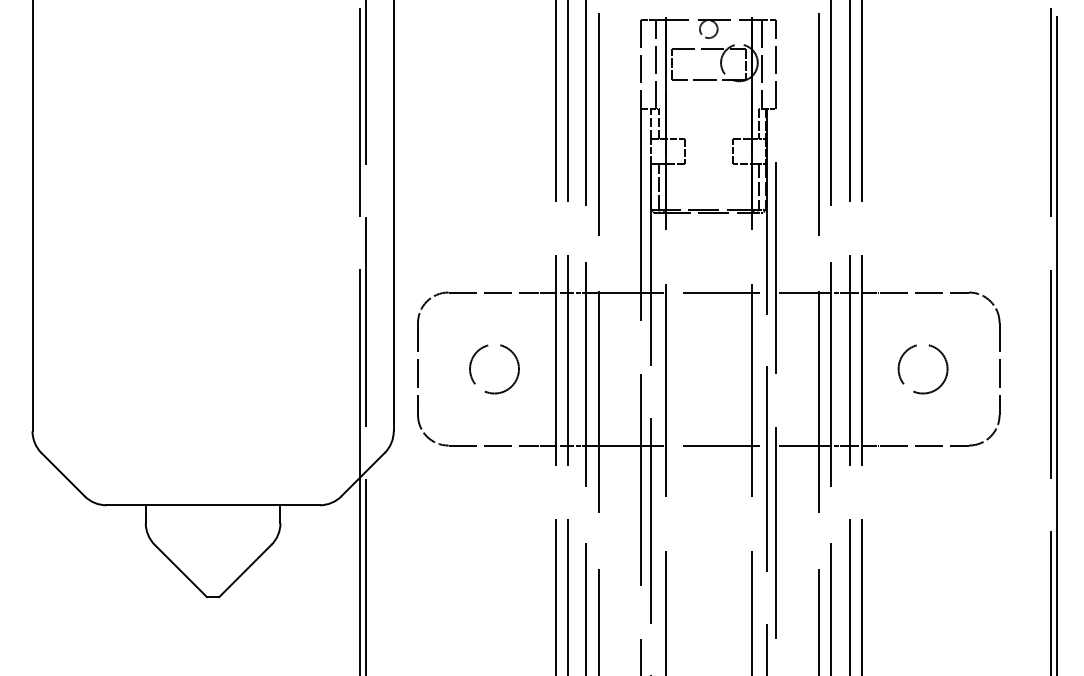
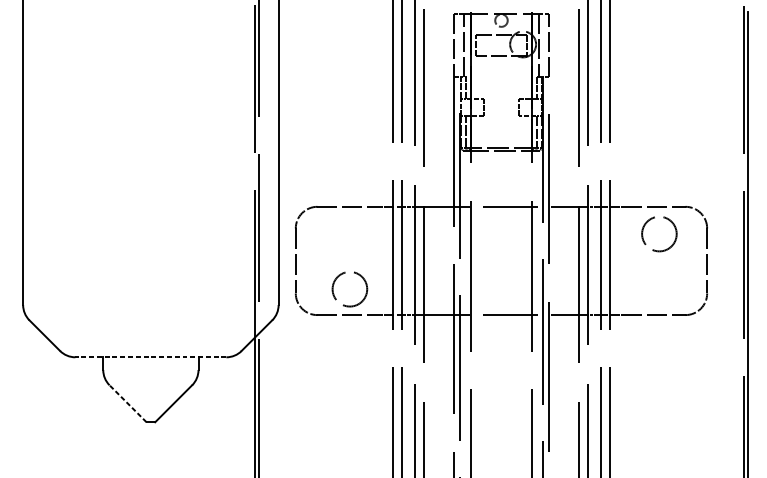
circle: (494, 369) -> (349, 289), moved
circle: (922, 369) -> (658, 234), moved
line: (213, 505) -> (151, 357), solid -> dashed
line: (180, 570) -> (127, 403), solid -> dashed

